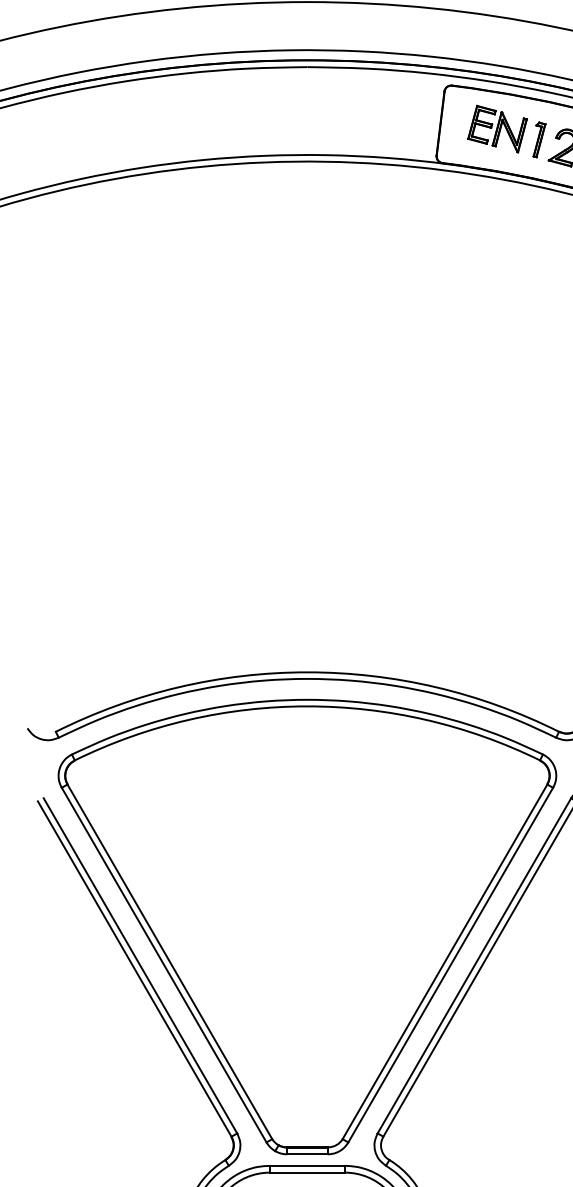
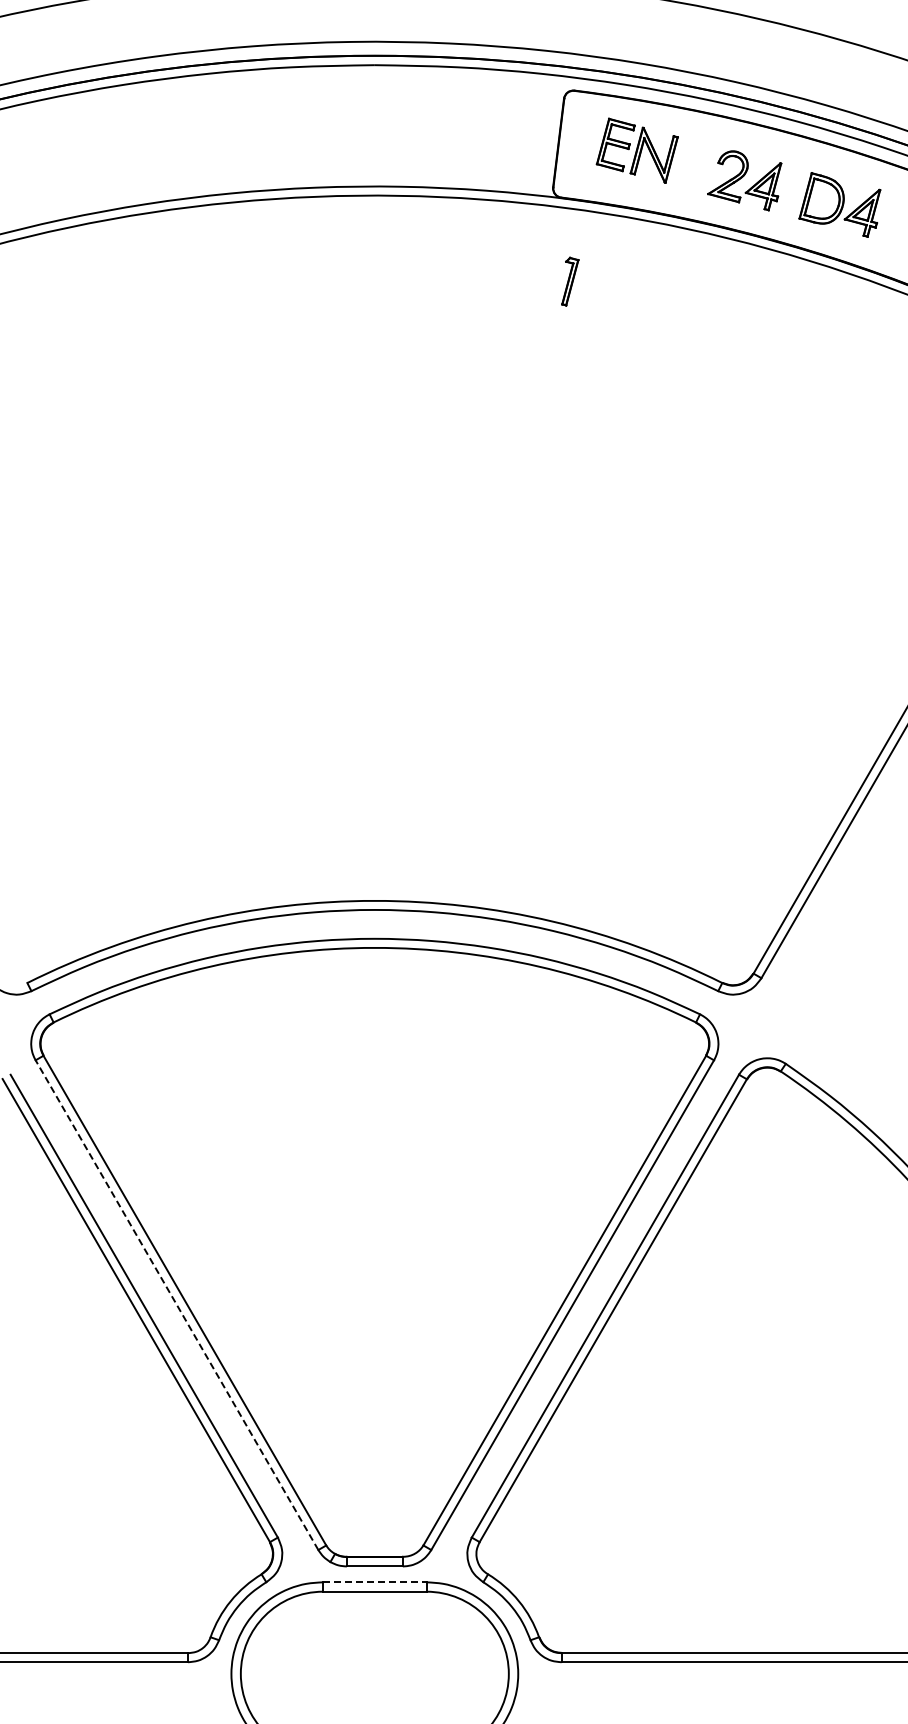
part: (539, 139) -> (570, 281), moved
line: (164, 965) -> (177, 1305), solid -> dashed
line: (307, 1165) -> (374, 1582), solid -> dashed

